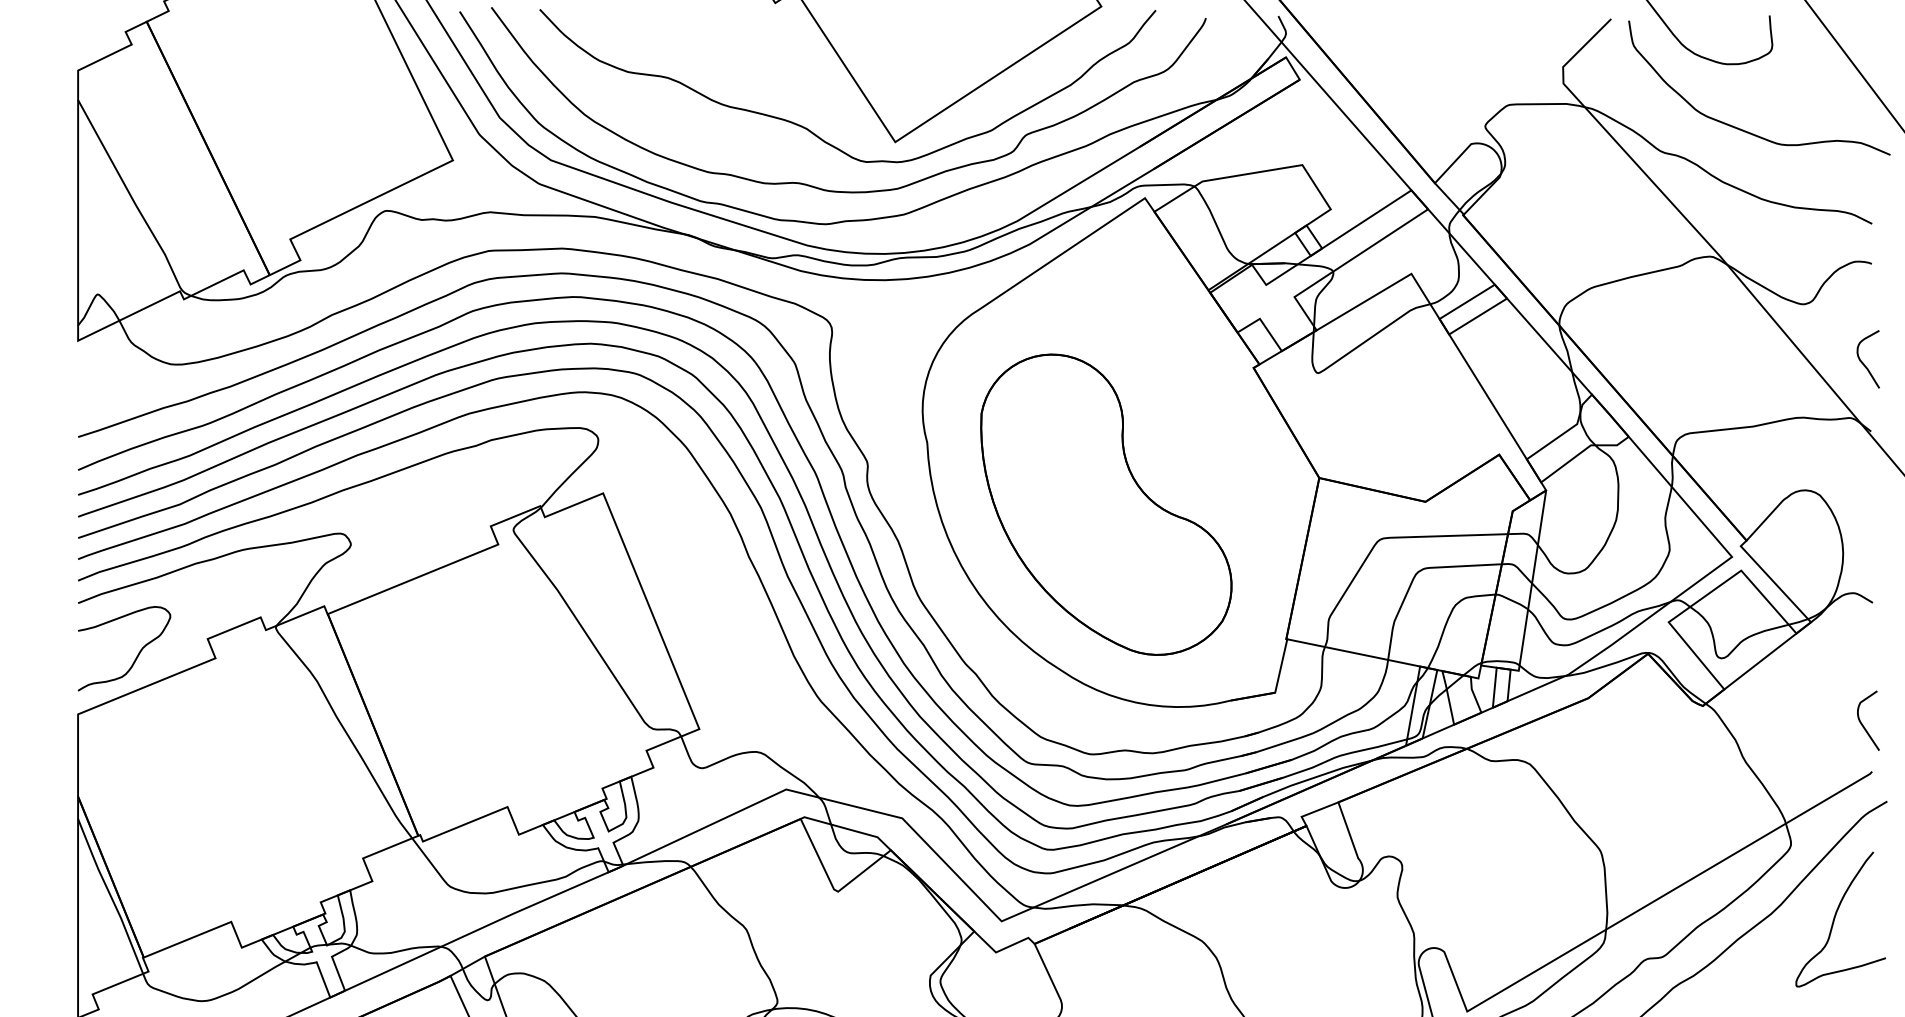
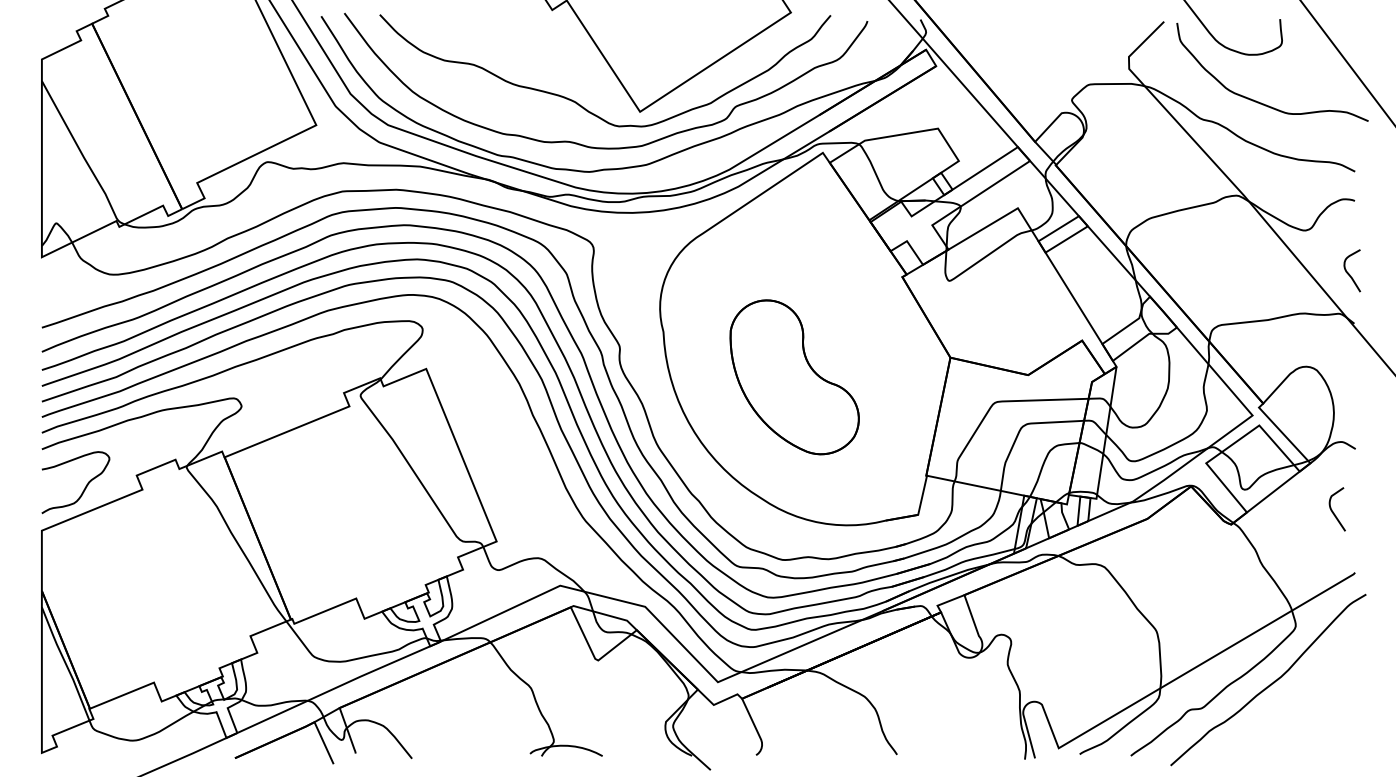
part: (1106, 505) -> (794, 377), size x0.7
curve: (1863, 723) -> (1333, 511), moved
curve: (1835, 918) -> (1328, 680), removed

